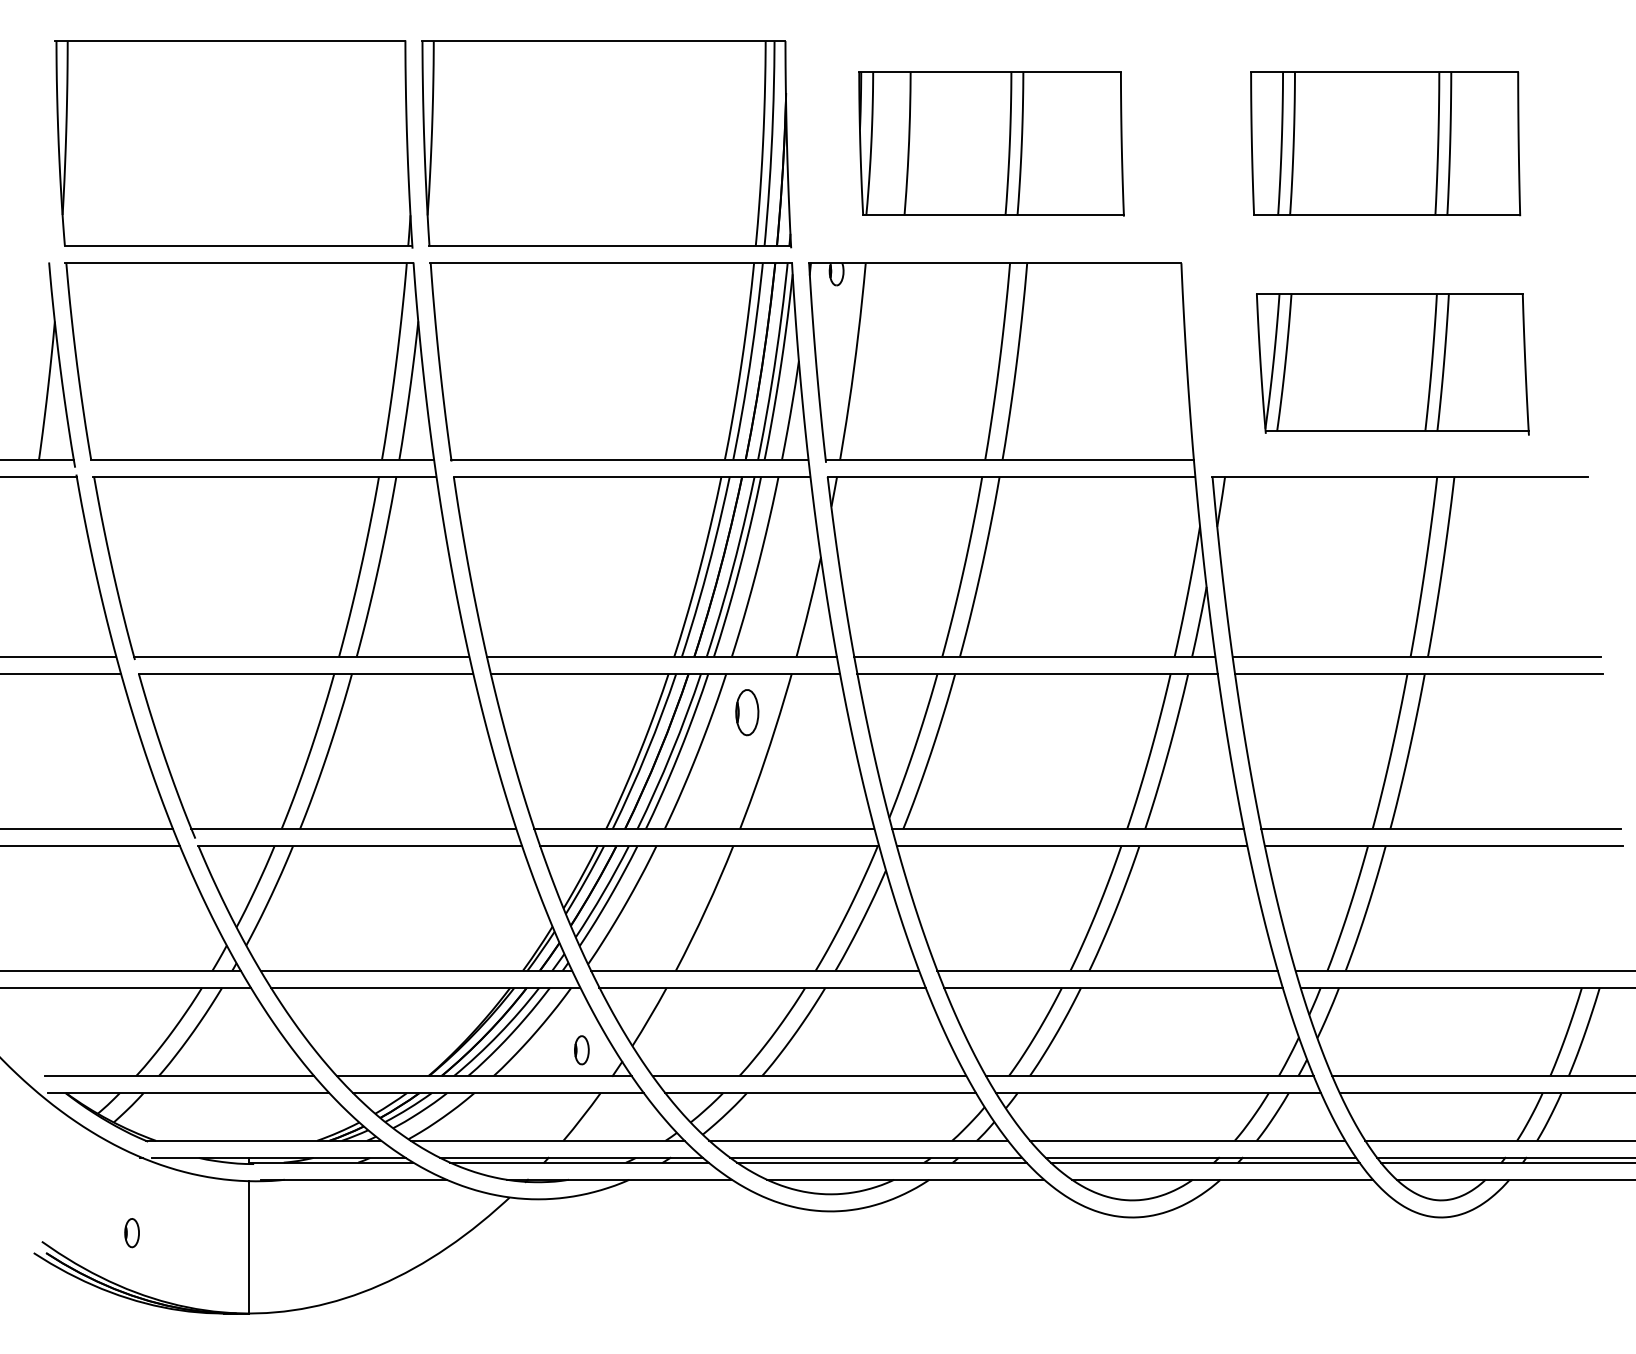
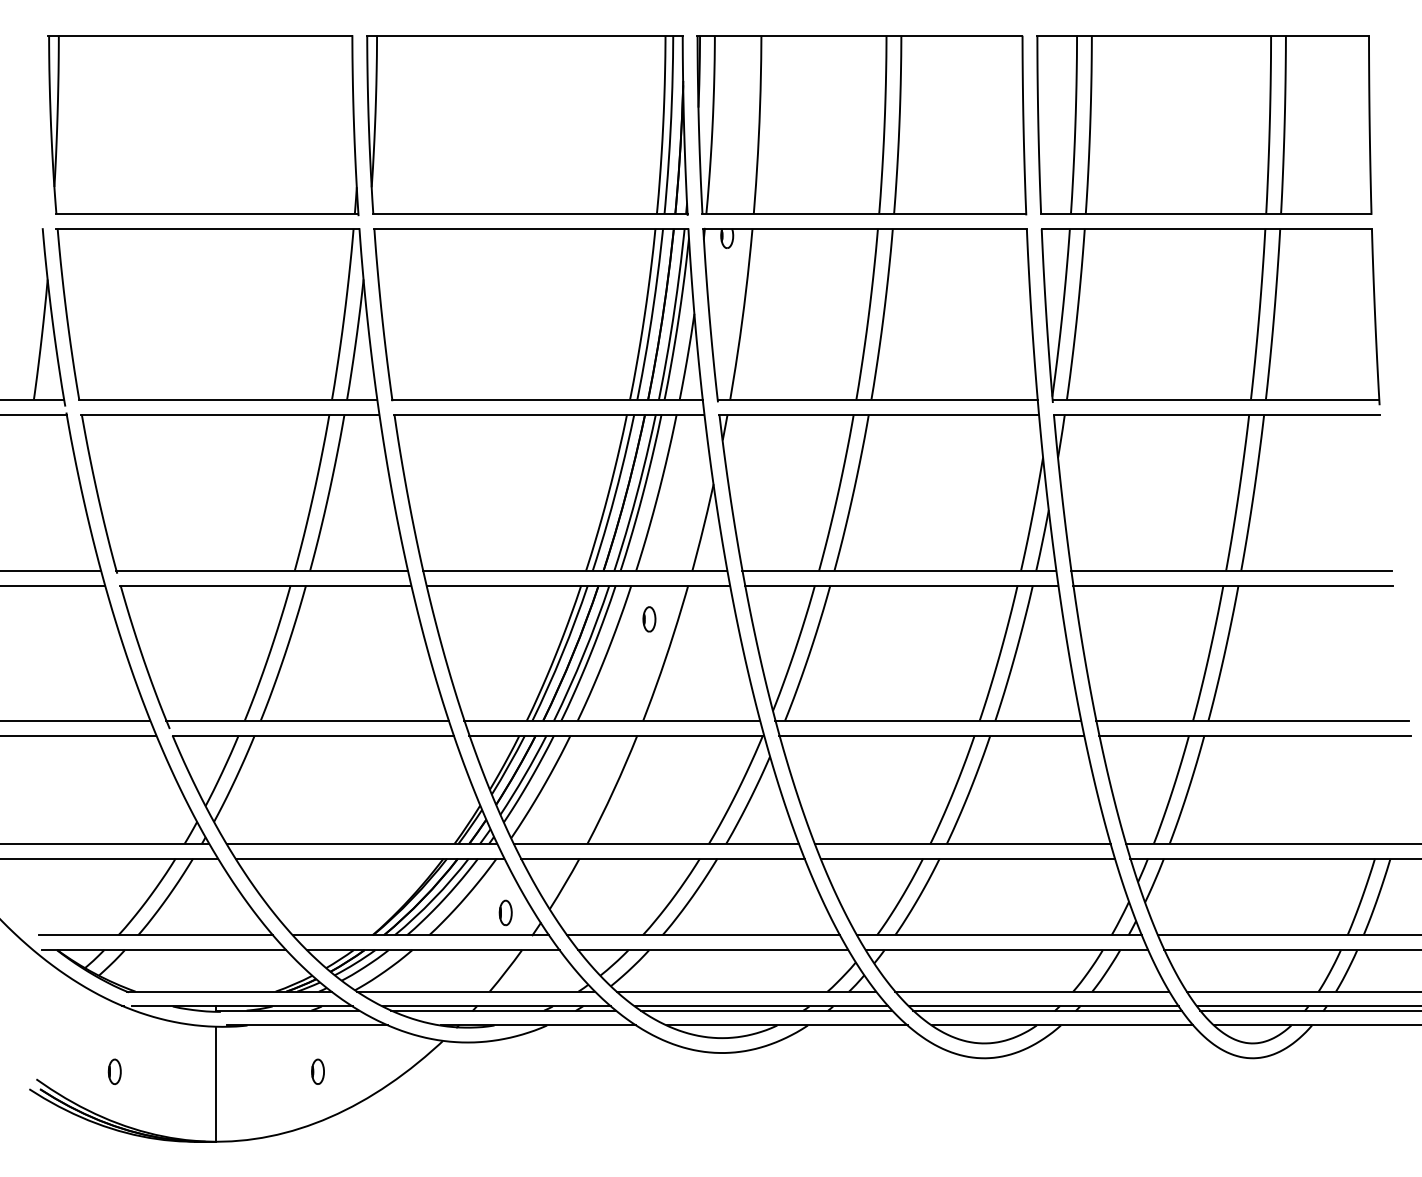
part: (991, 143) -> (861, 124), size x1.43
part: (1385, 143) -> (1204, 124), size x1.43
part: (1392, 364) -> (1210, 316), size x1.43
part: (746, 712) -> (648, 619), size x0.62
part: (365, 1233) -> (317, 1072), added

